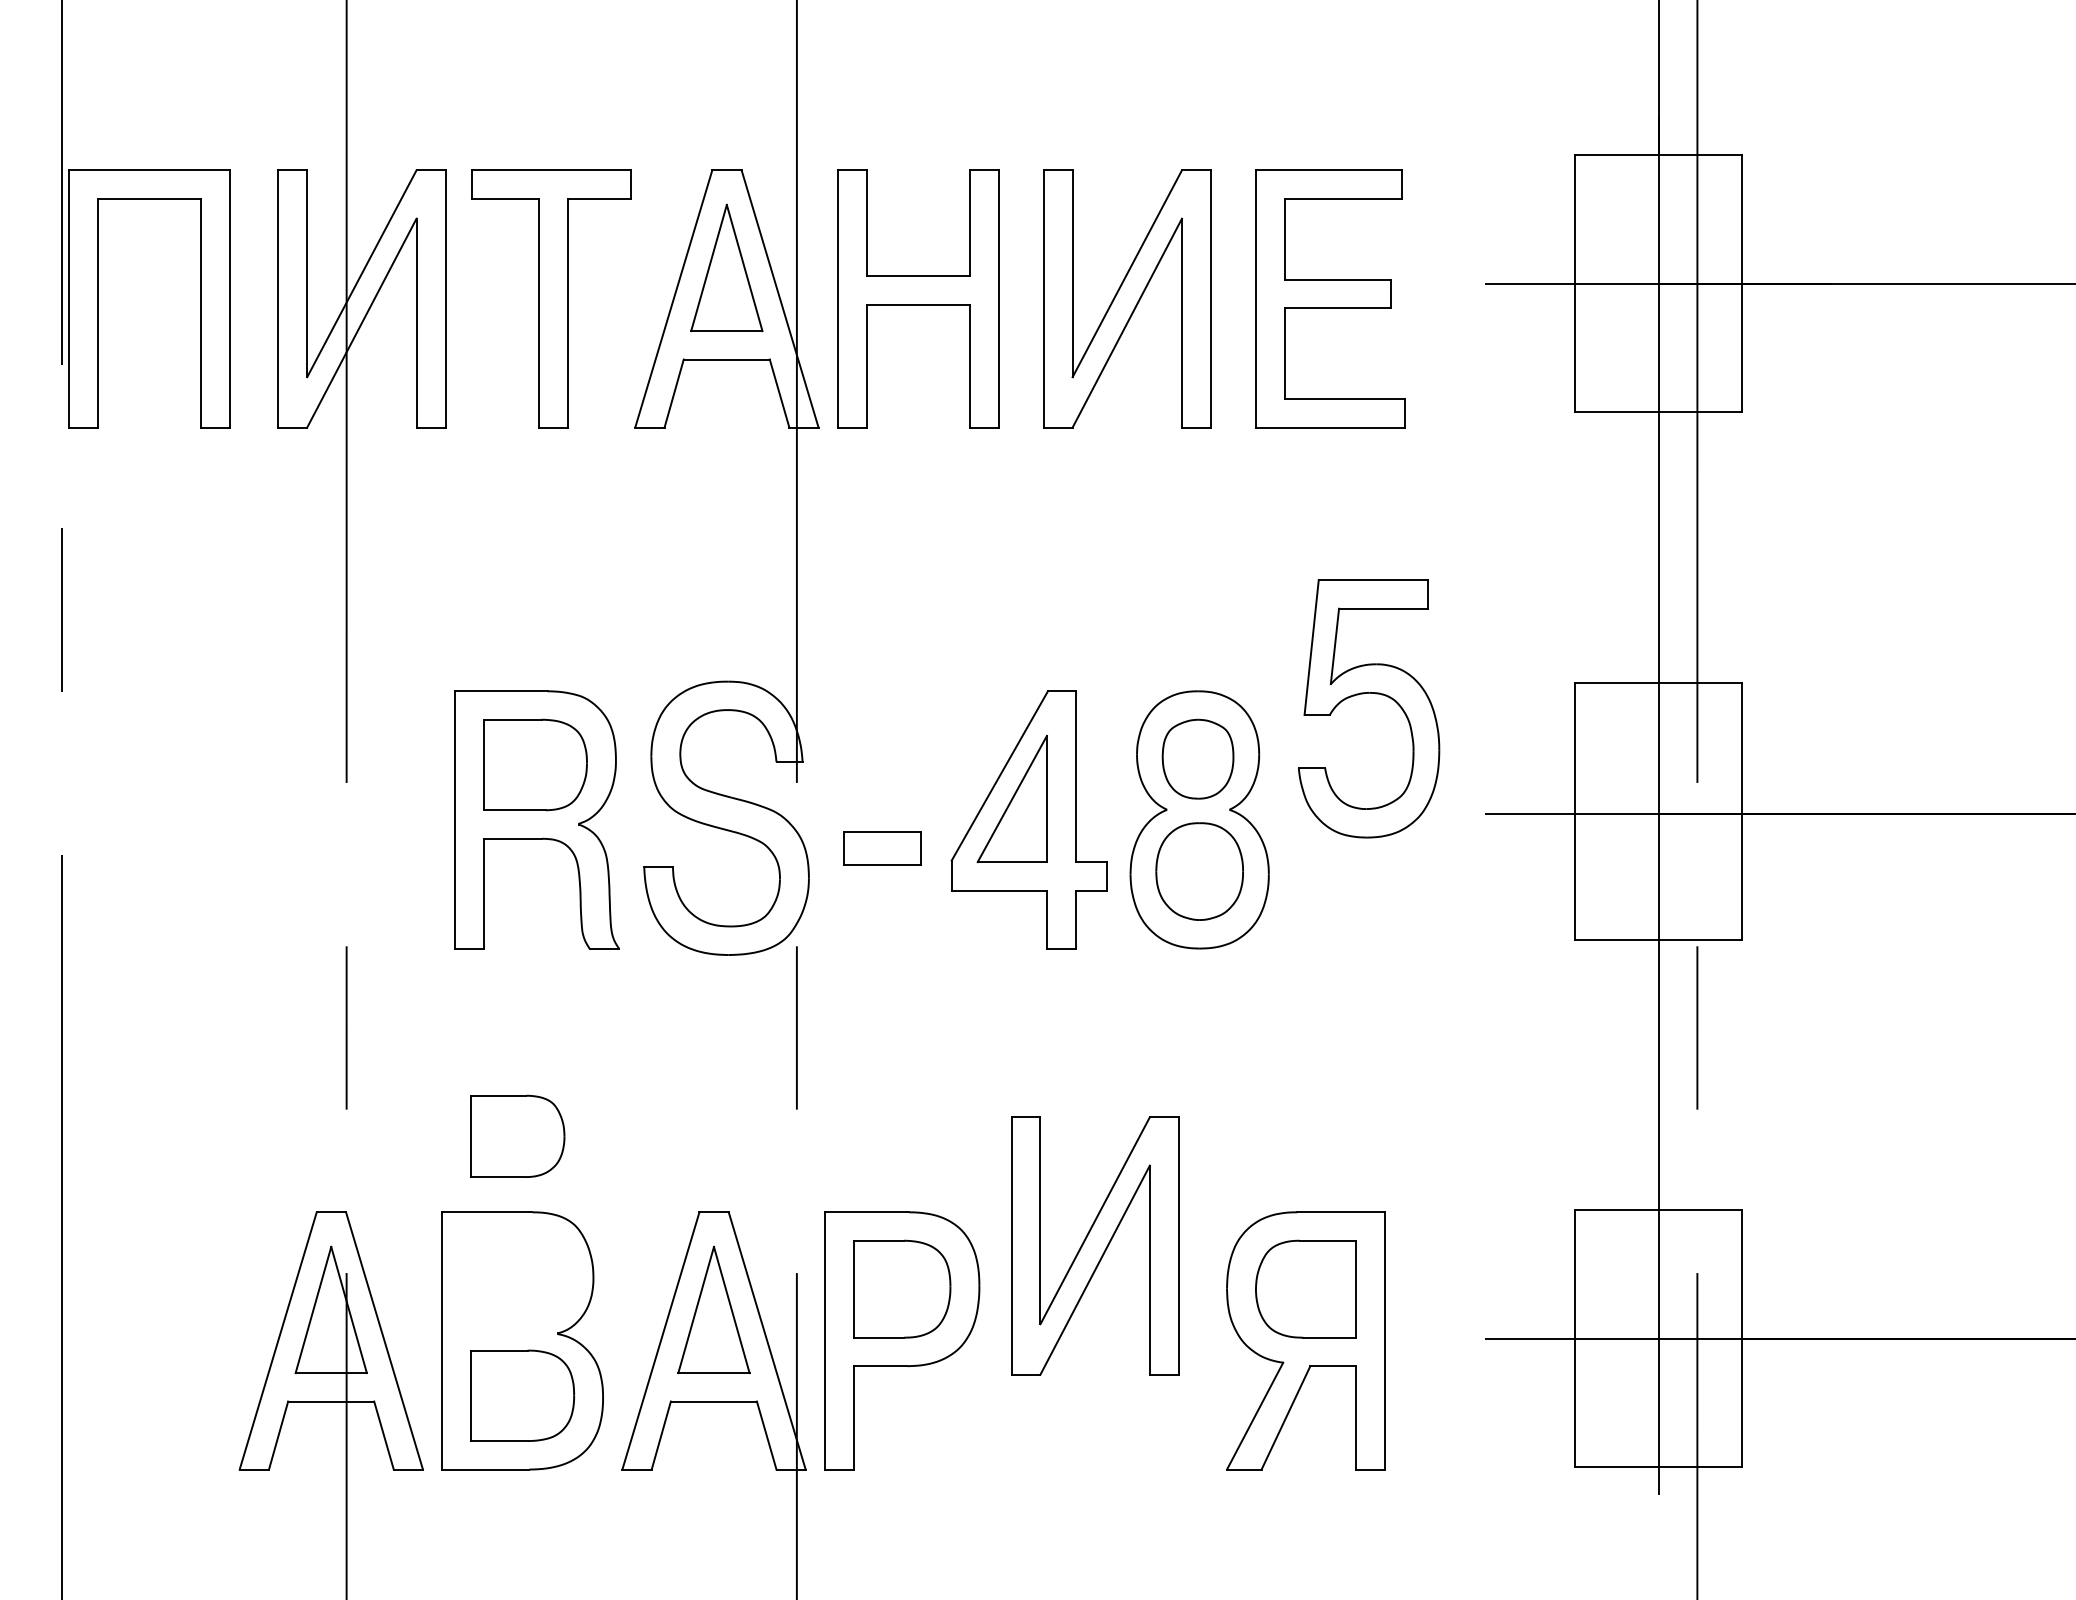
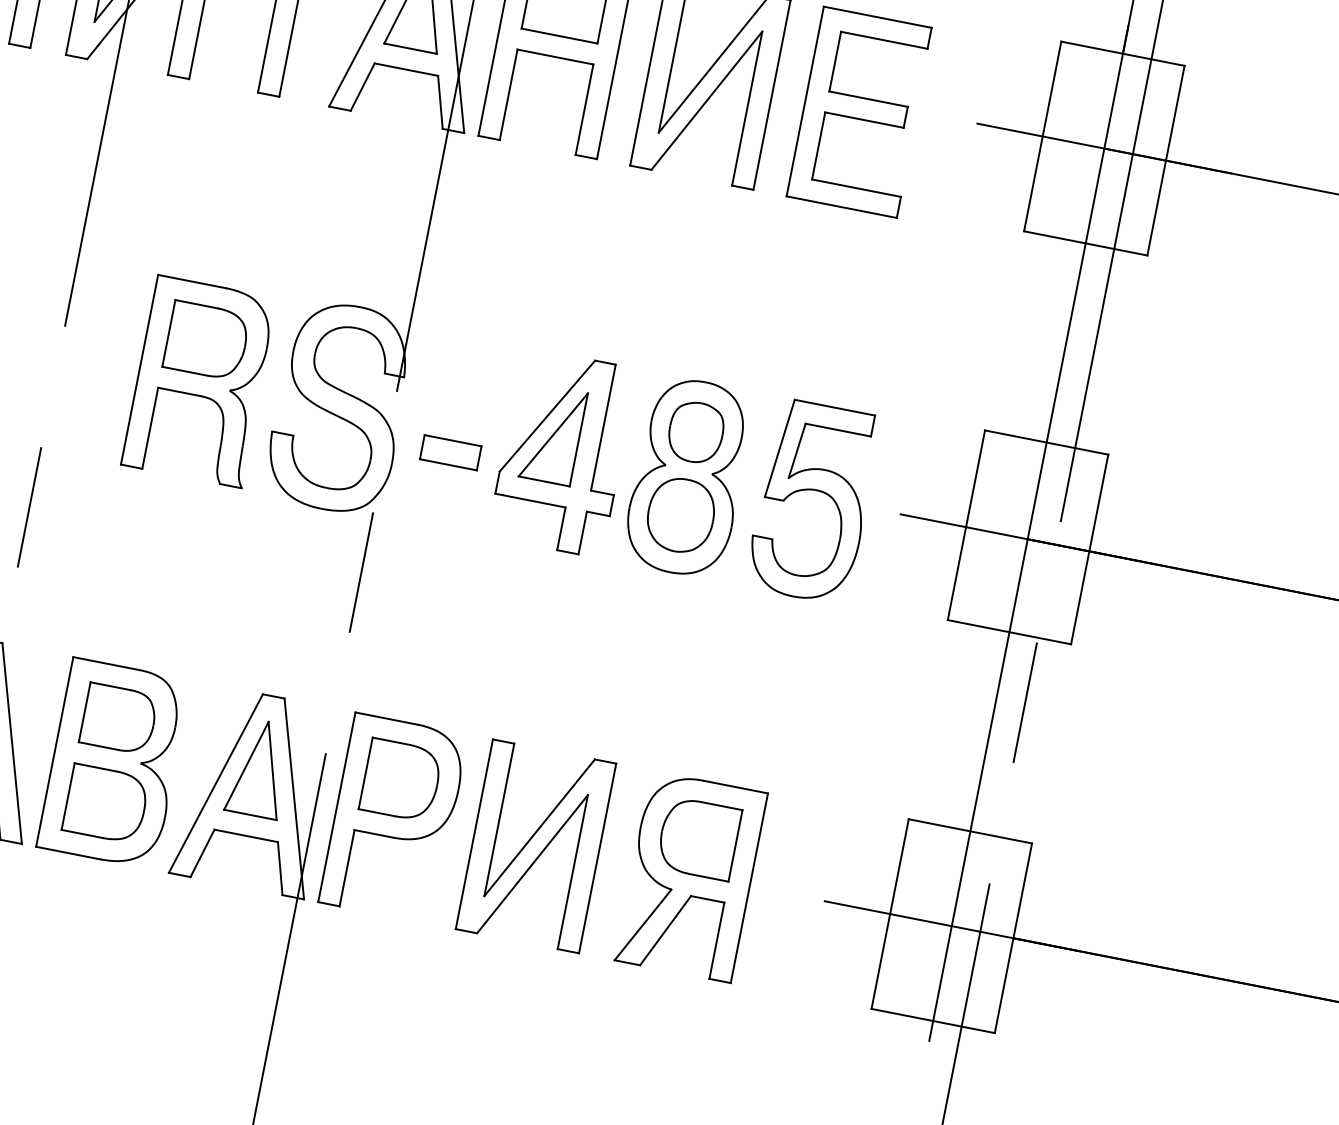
part: (1369, 693) -> (815, 490), moved
part: (517, 1135) -> (118, 718), moved
part: (1095, 1245) -> (536, 846), moved

